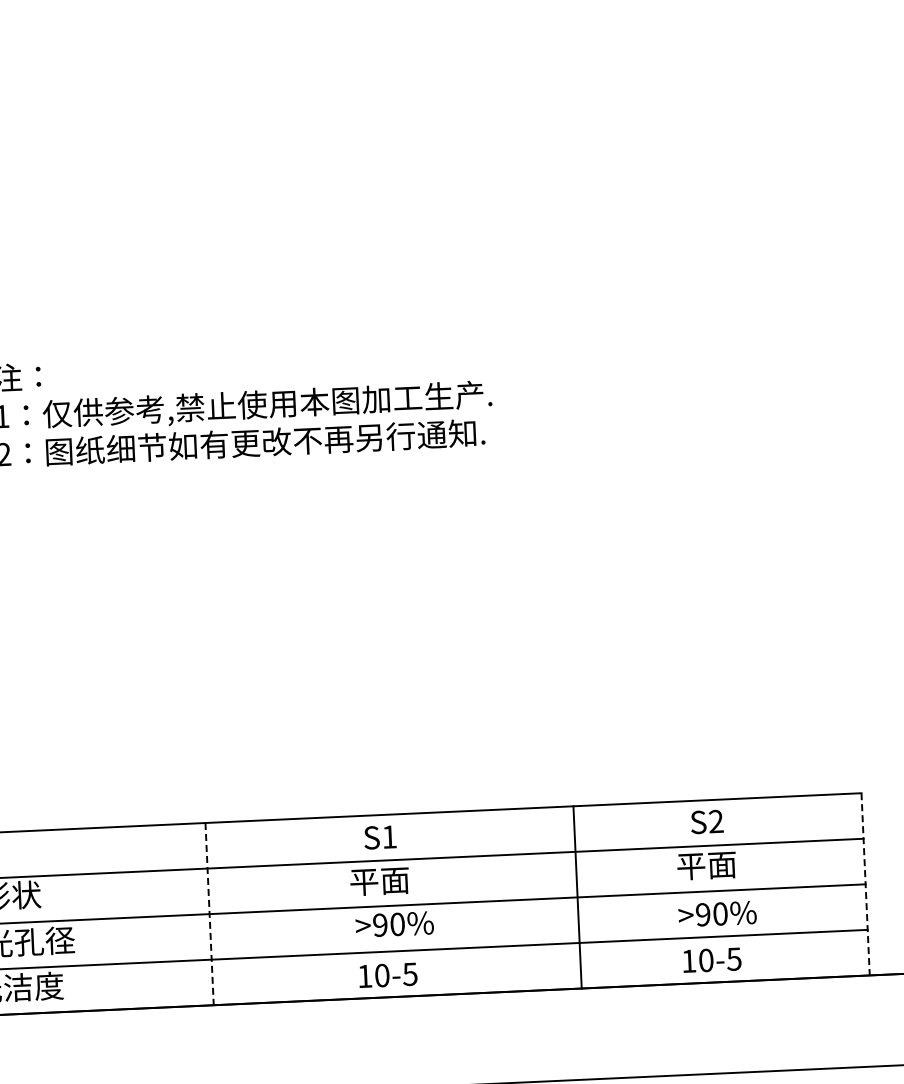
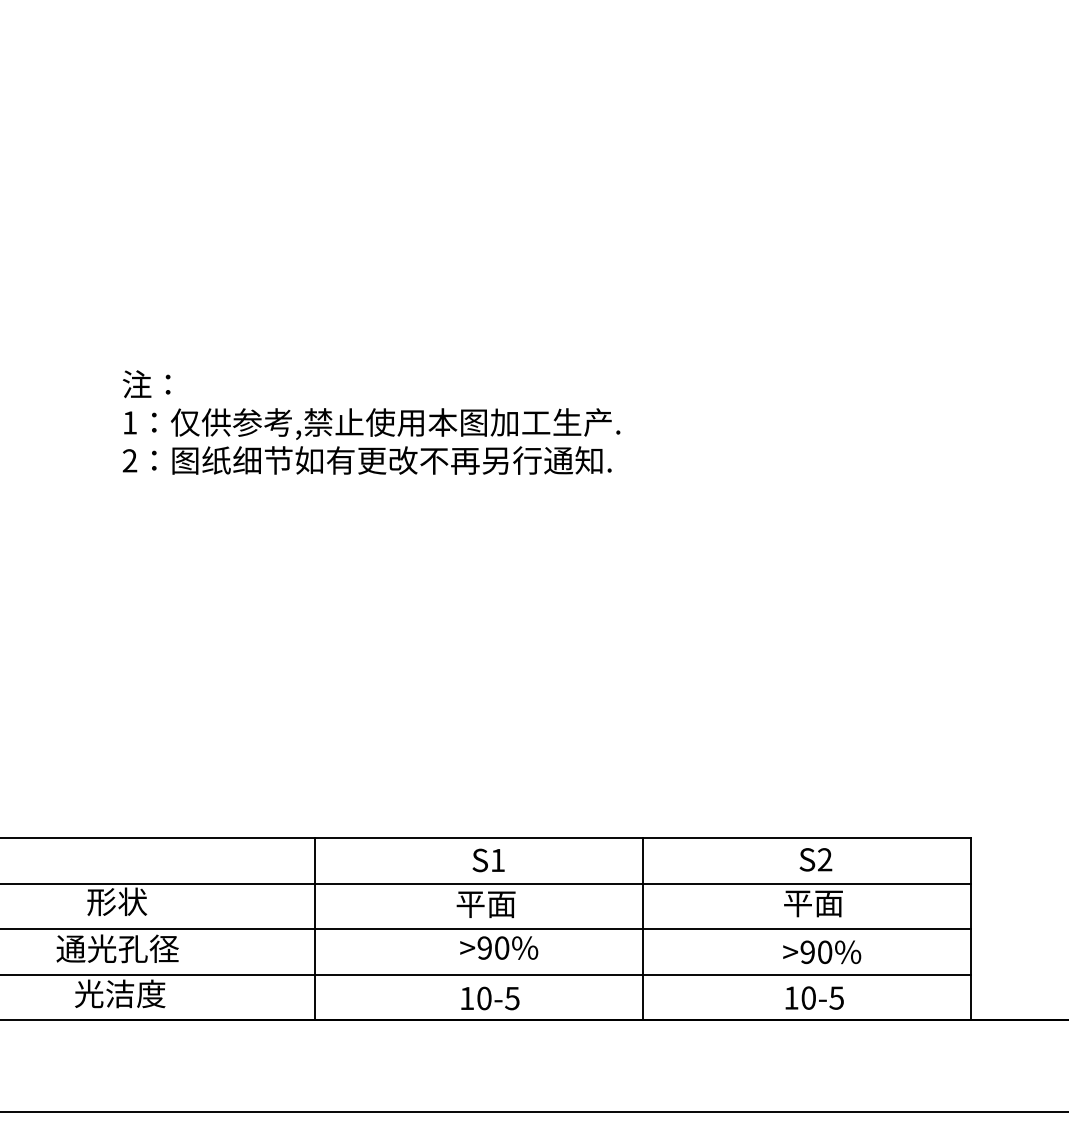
line: (865, 884) -> (971, 929), dashed -> solid
line: (578, 897) -> (643, 929), moved
line: (209, 914) -> (314, 929), dashed -> solid

